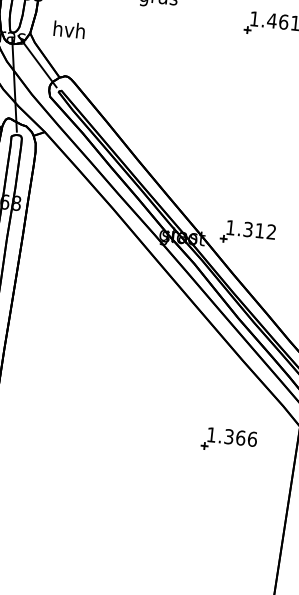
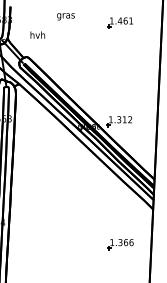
text: (68, 28) -> (37, 34), moved
part: (228, 440) -> (120, 244), moved

